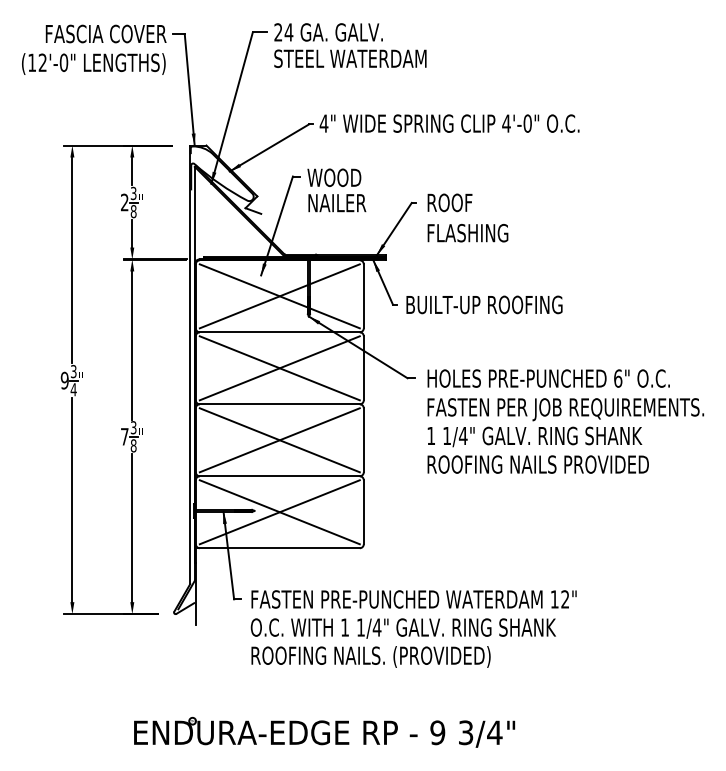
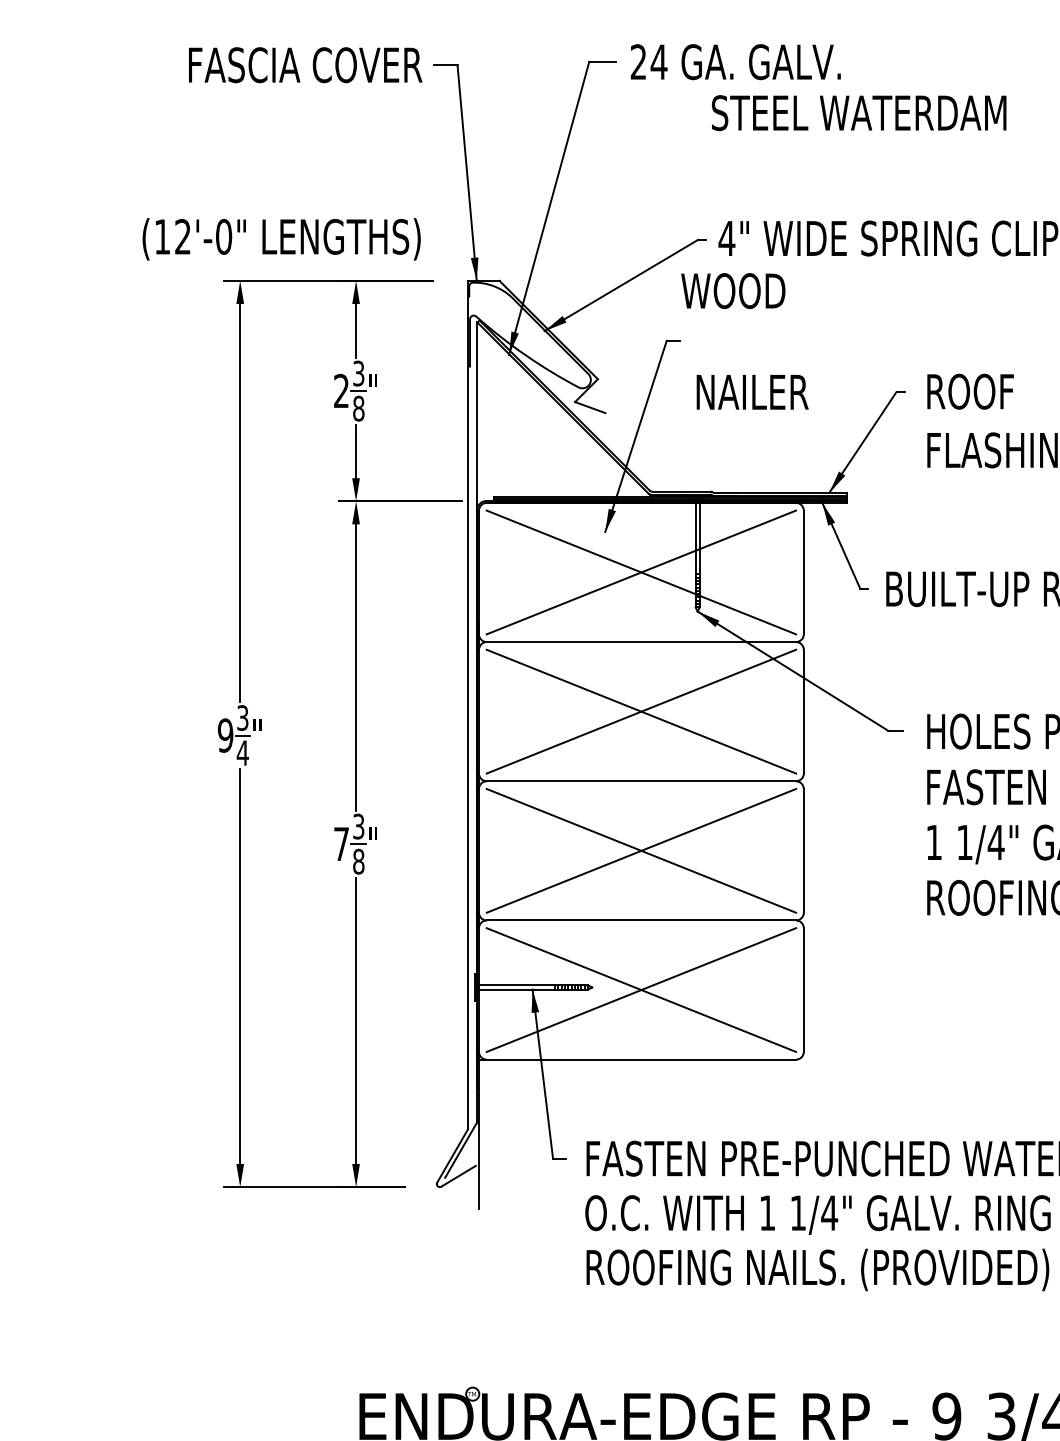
text: (350, 58) -> (859, 112), moved
text: (93, 63) -> (281, 238), moved
text: (334, 177) -> (733, 290), moved

